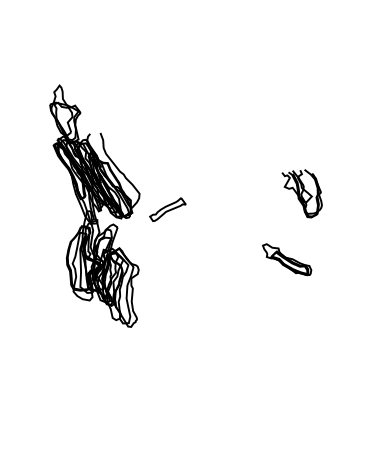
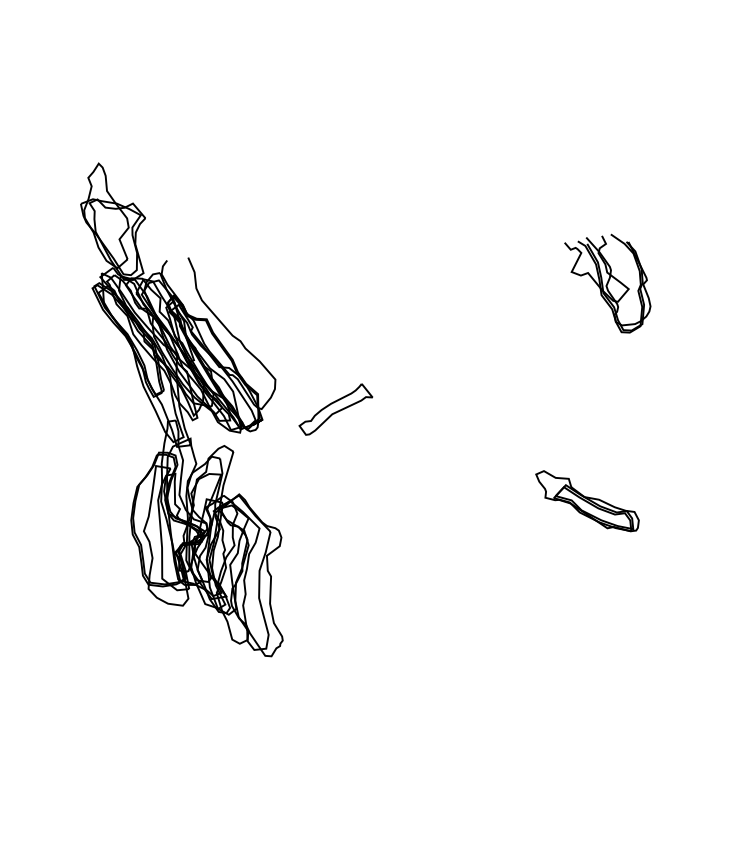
part: (301, 193) -> (606, 283), moved

